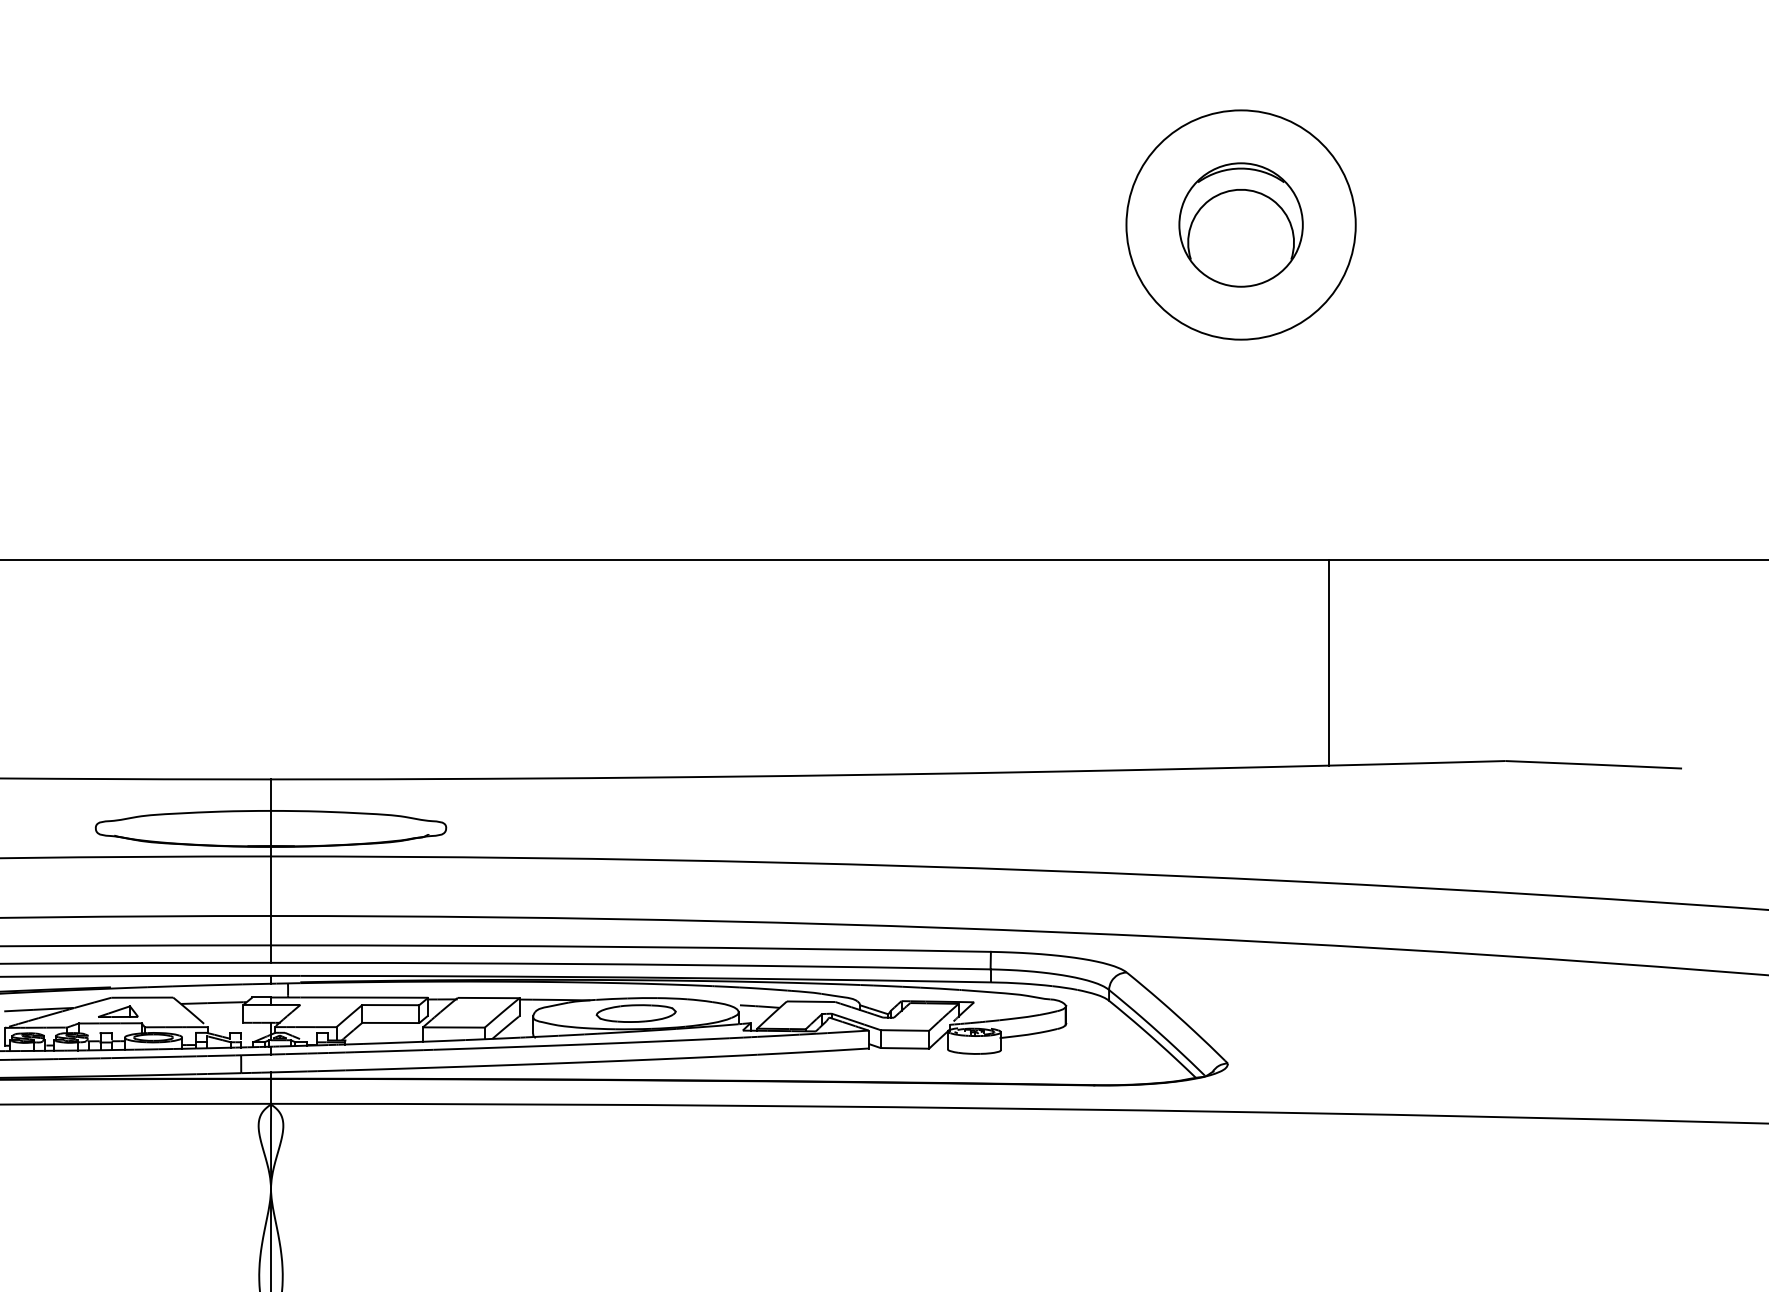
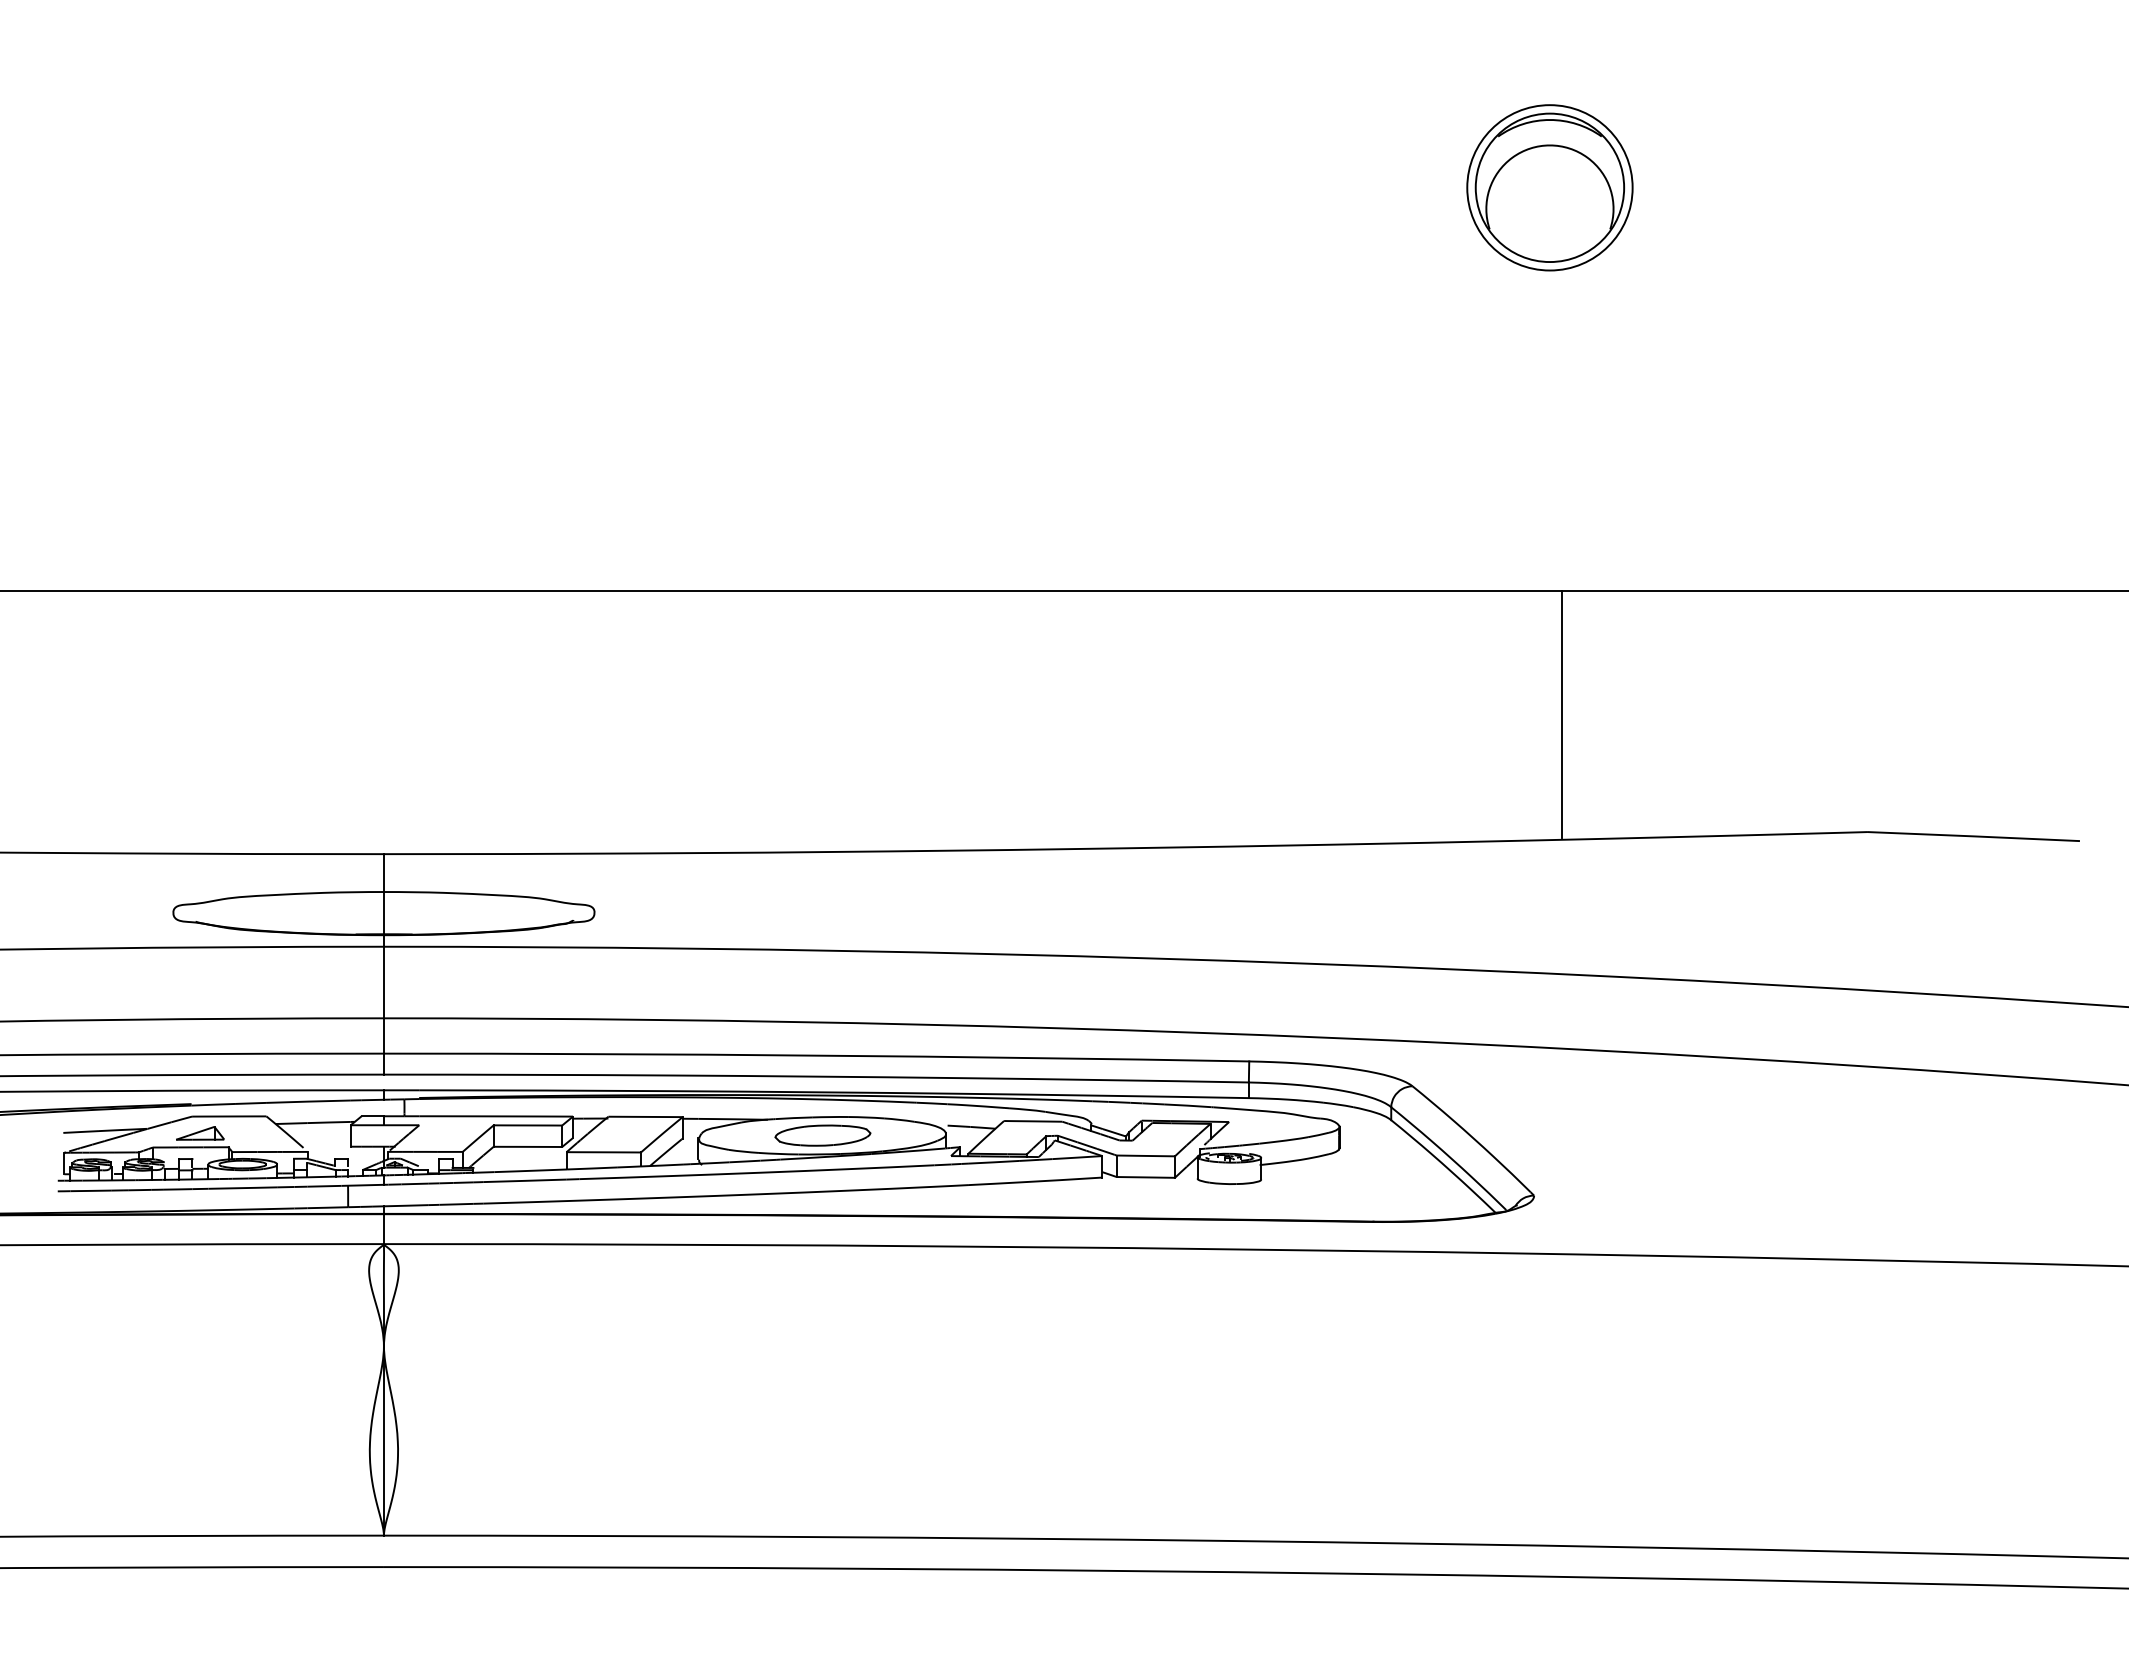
circle: (1240, 224) -> (1549, 187), size x0.6
line: (1328, 662) -> (1561, 713), moved

